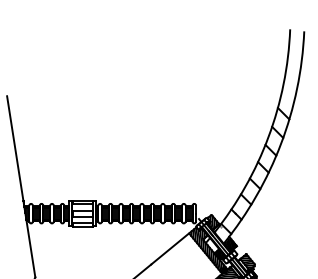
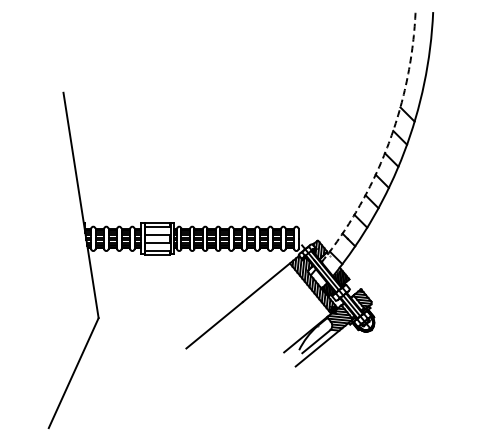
arc: (268, 136) -> (388, 143), solid -> dashed

